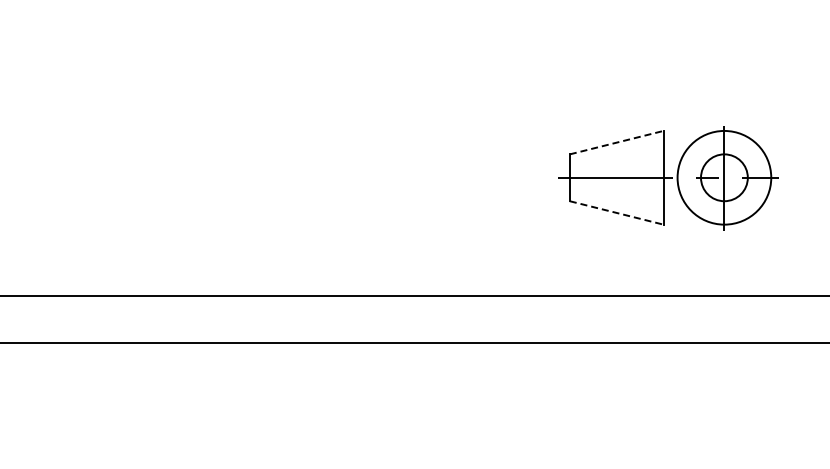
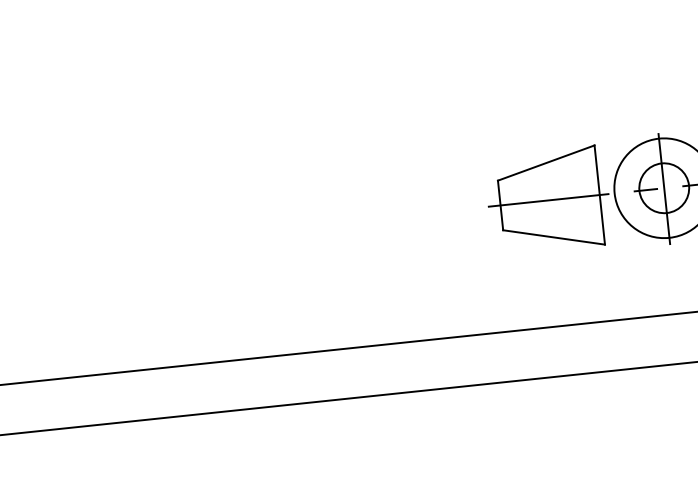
line: (617, 142) -> (547, 162), dashed -> solid
line: (617, 213) -> (555, 237), dashed -> solid

